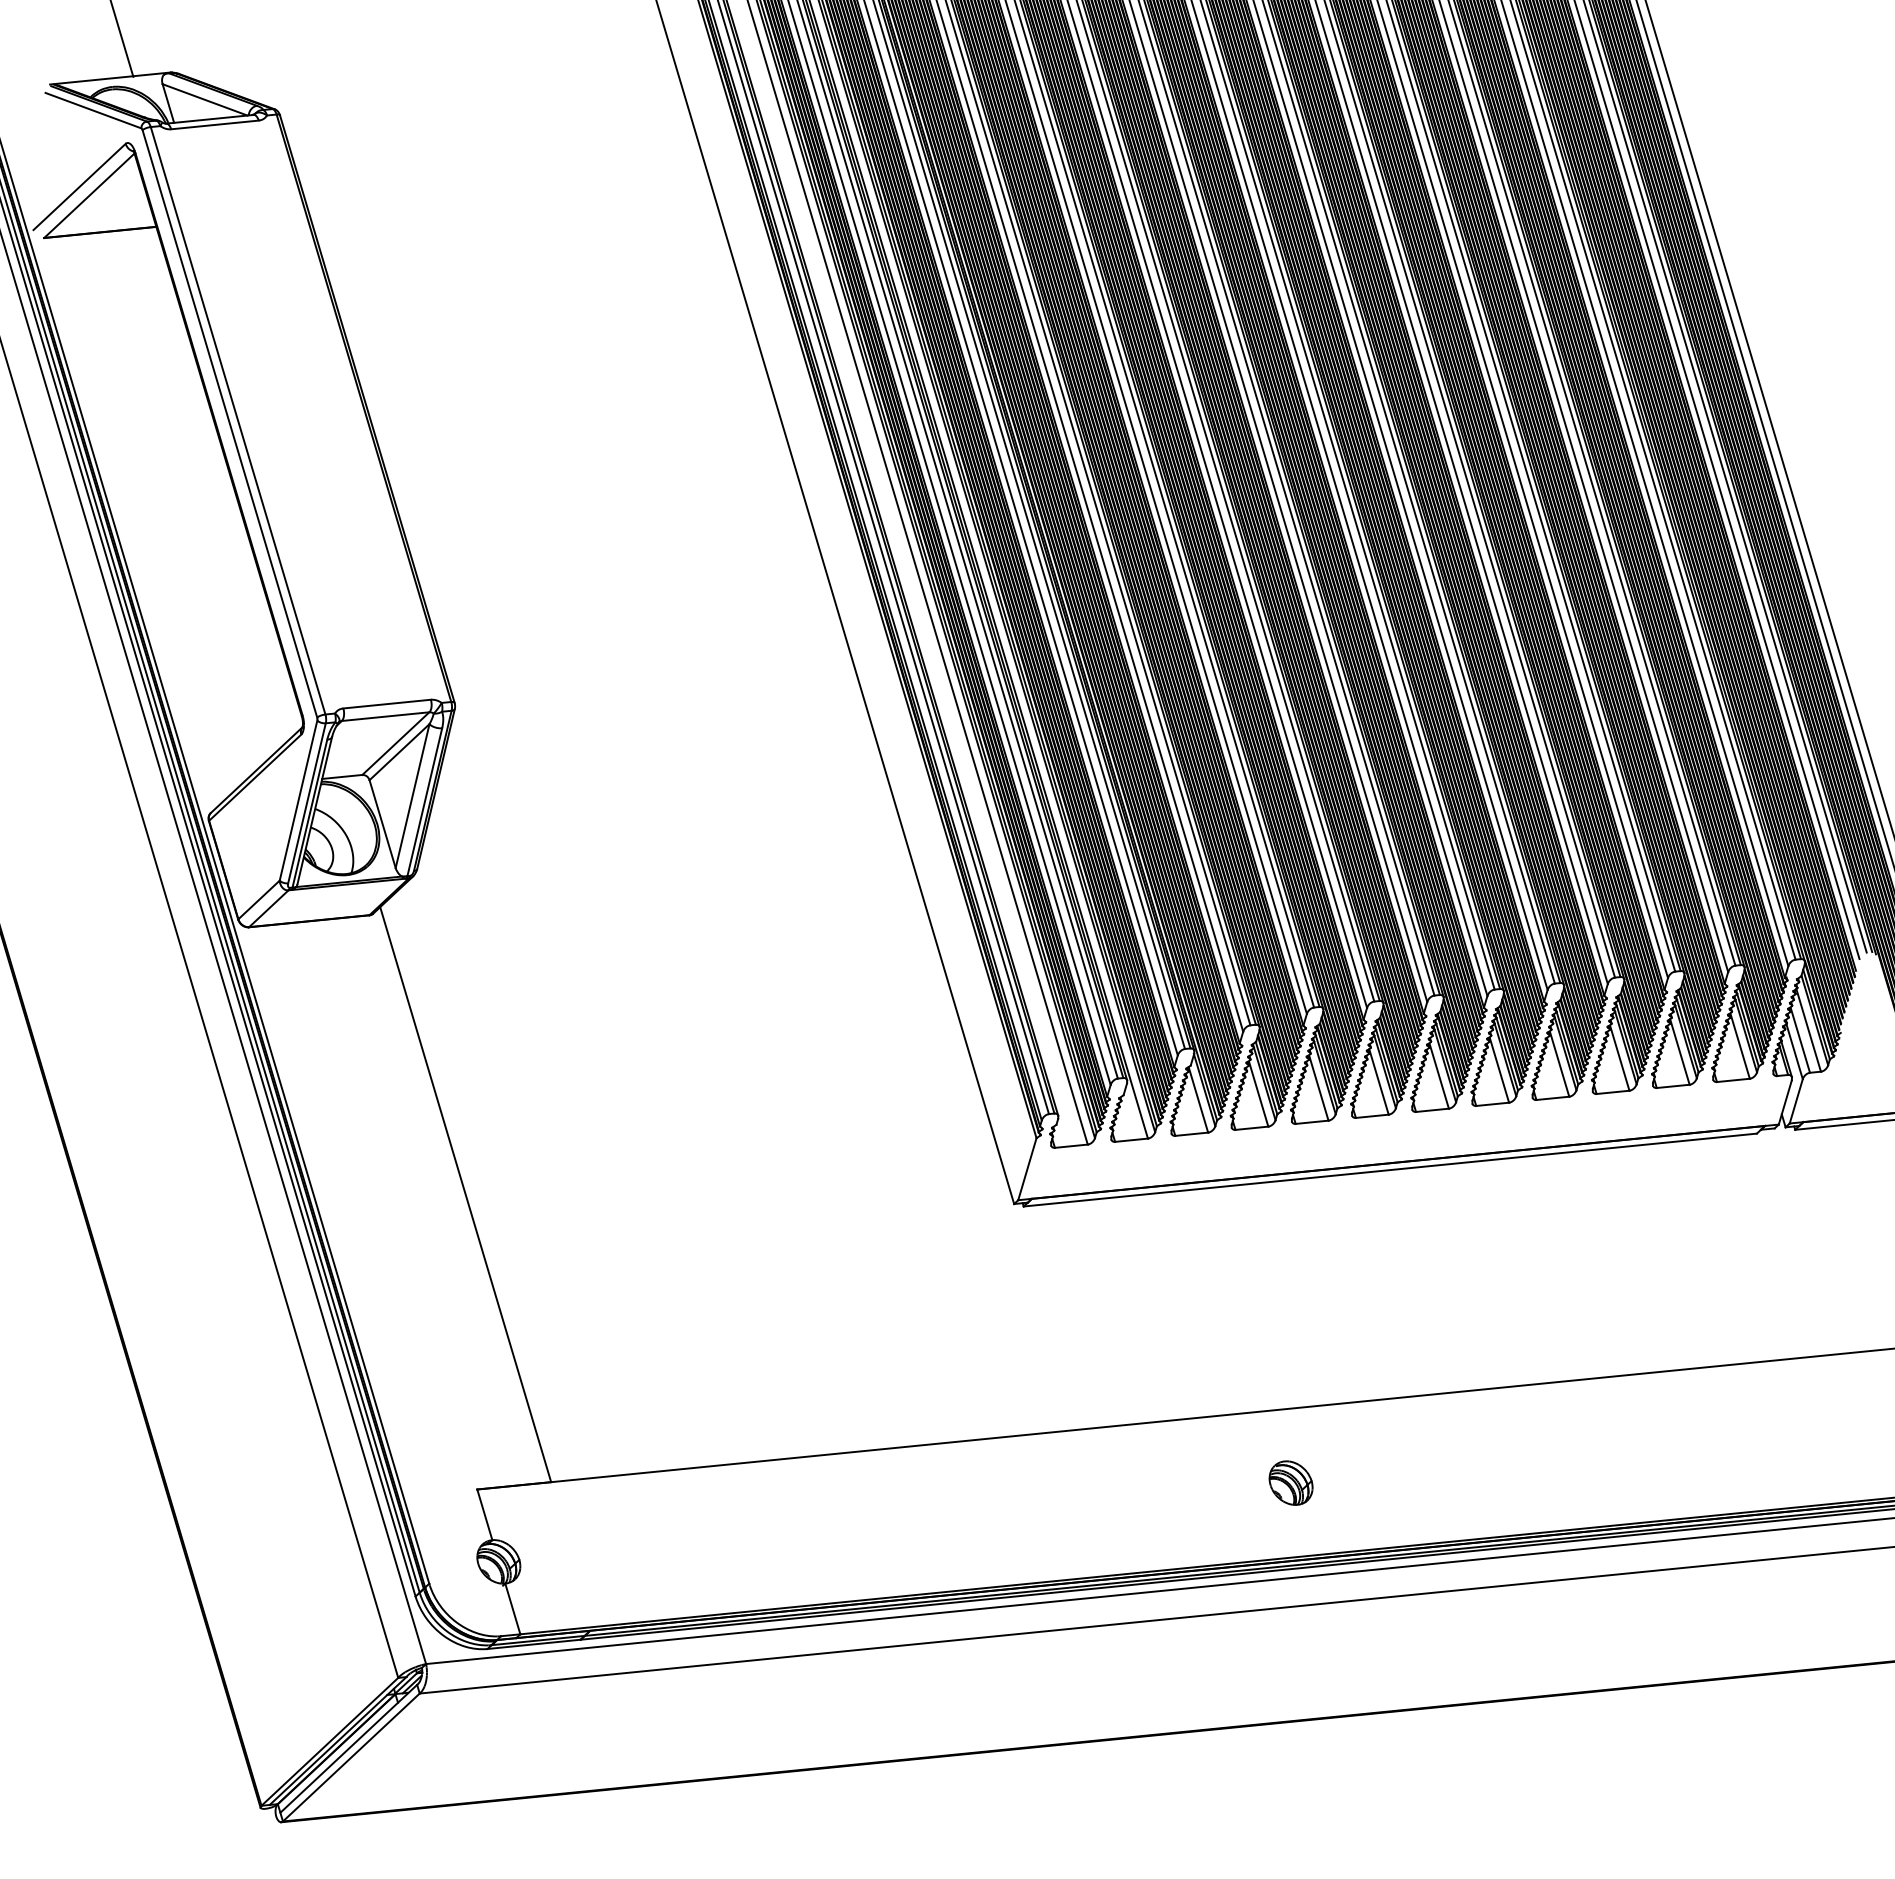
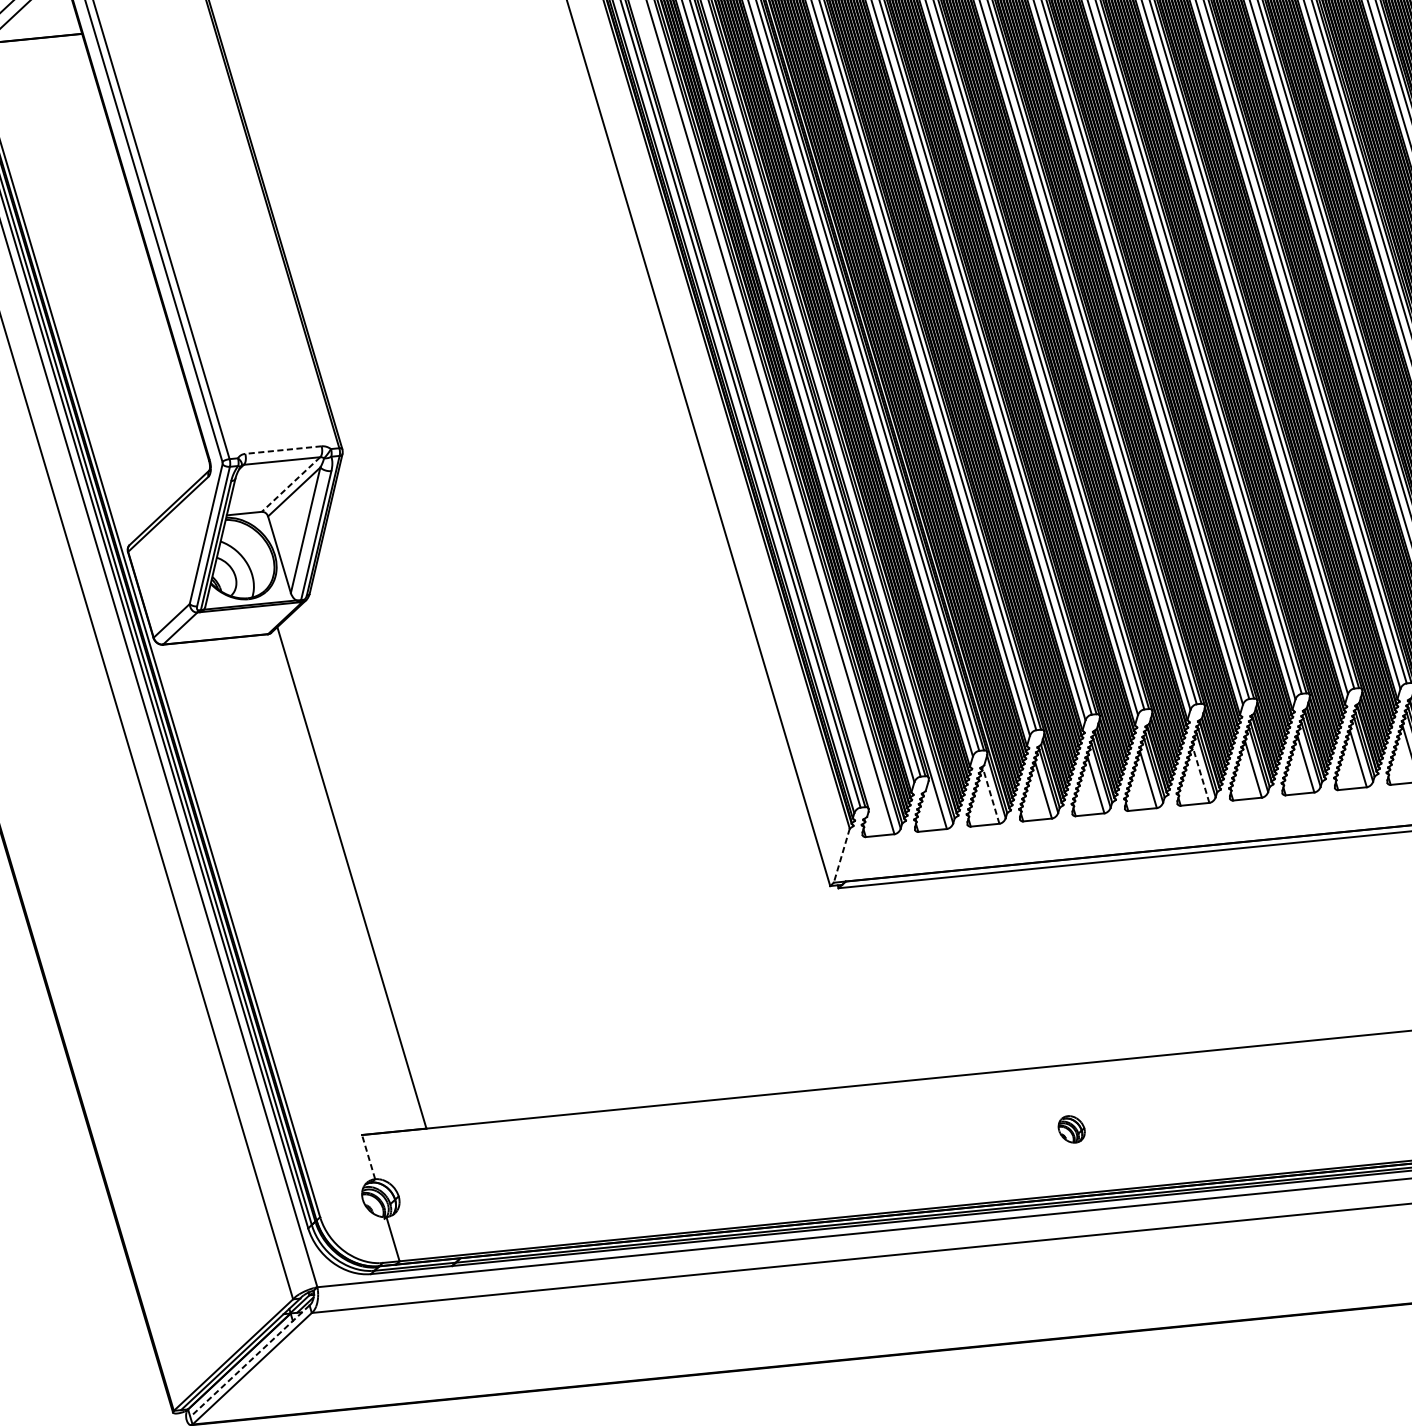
line: (387, 704) -> (283, 450), solid -> dashed
line: (395, 743) -> (290, 484), solid -> dashed
line: (1439, 1076) -> (1201, 774), solid -> dashed
line: (1198, 1099) -> (991, 794), solid -> dashed
line: (1027, 1169) -> (841, 855), solid -> dashed
part: (1290, 1482) -> (1071, 1128), size x0.7
line: (484, 1514) -> (368, 1156), solid -> dashed
line: (348, 1748) -> (249, 1360), solid -> dashed

